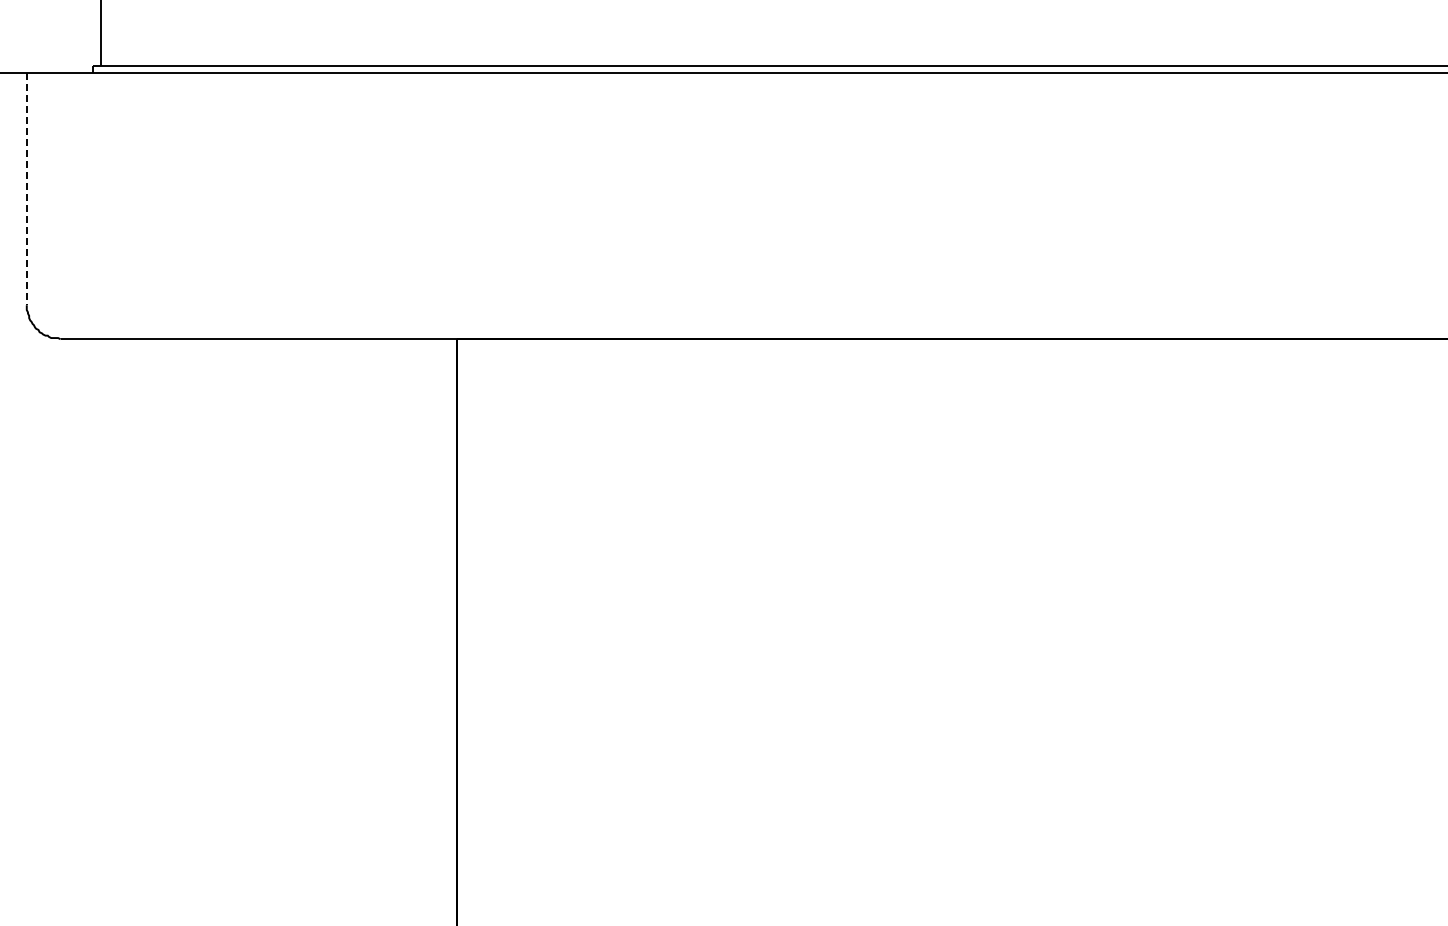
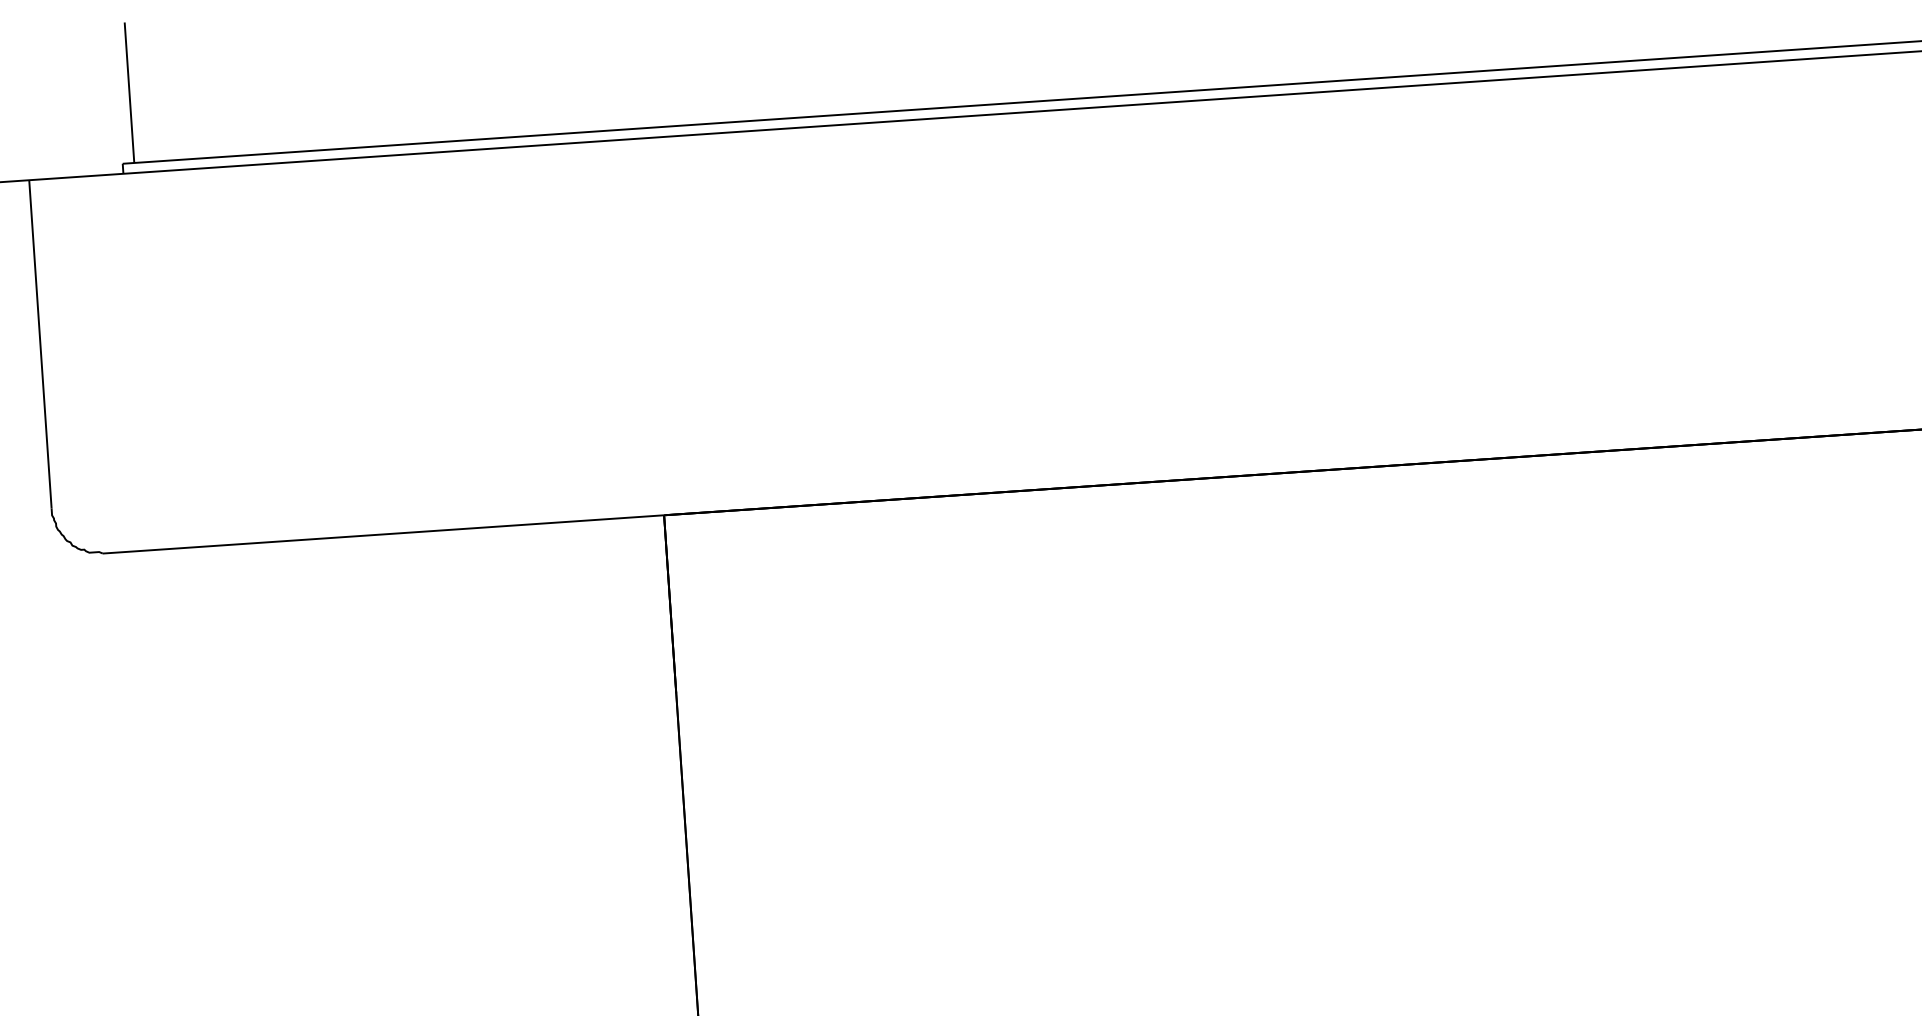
line: (26, 189) -> (40, 344), dashed -> solid

